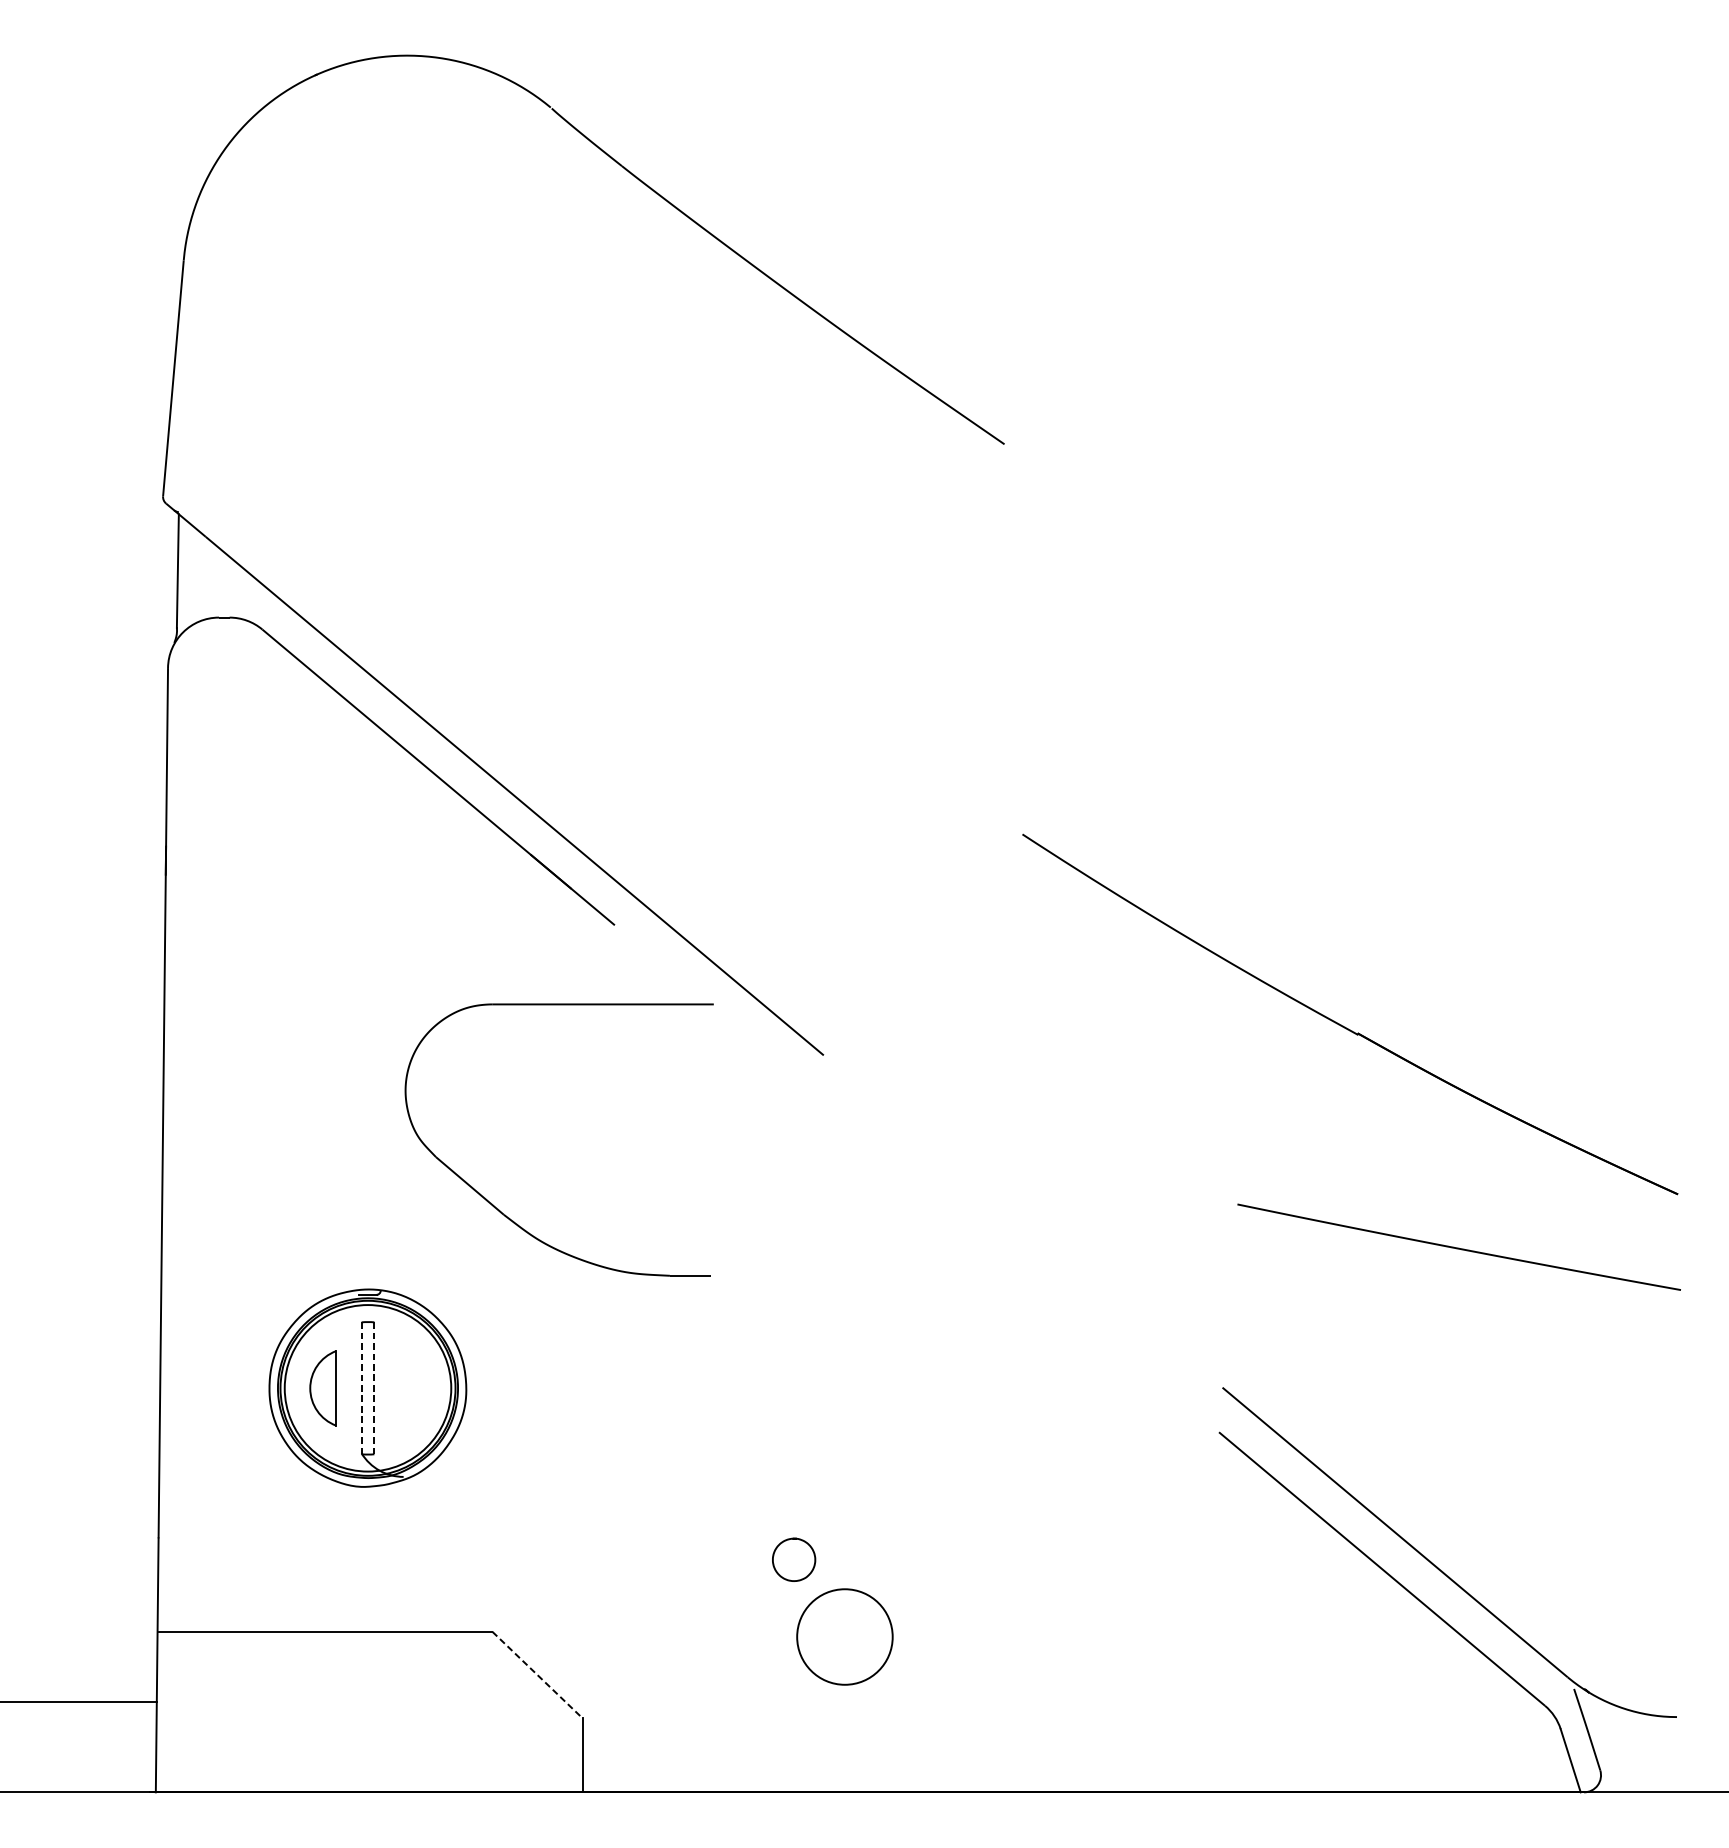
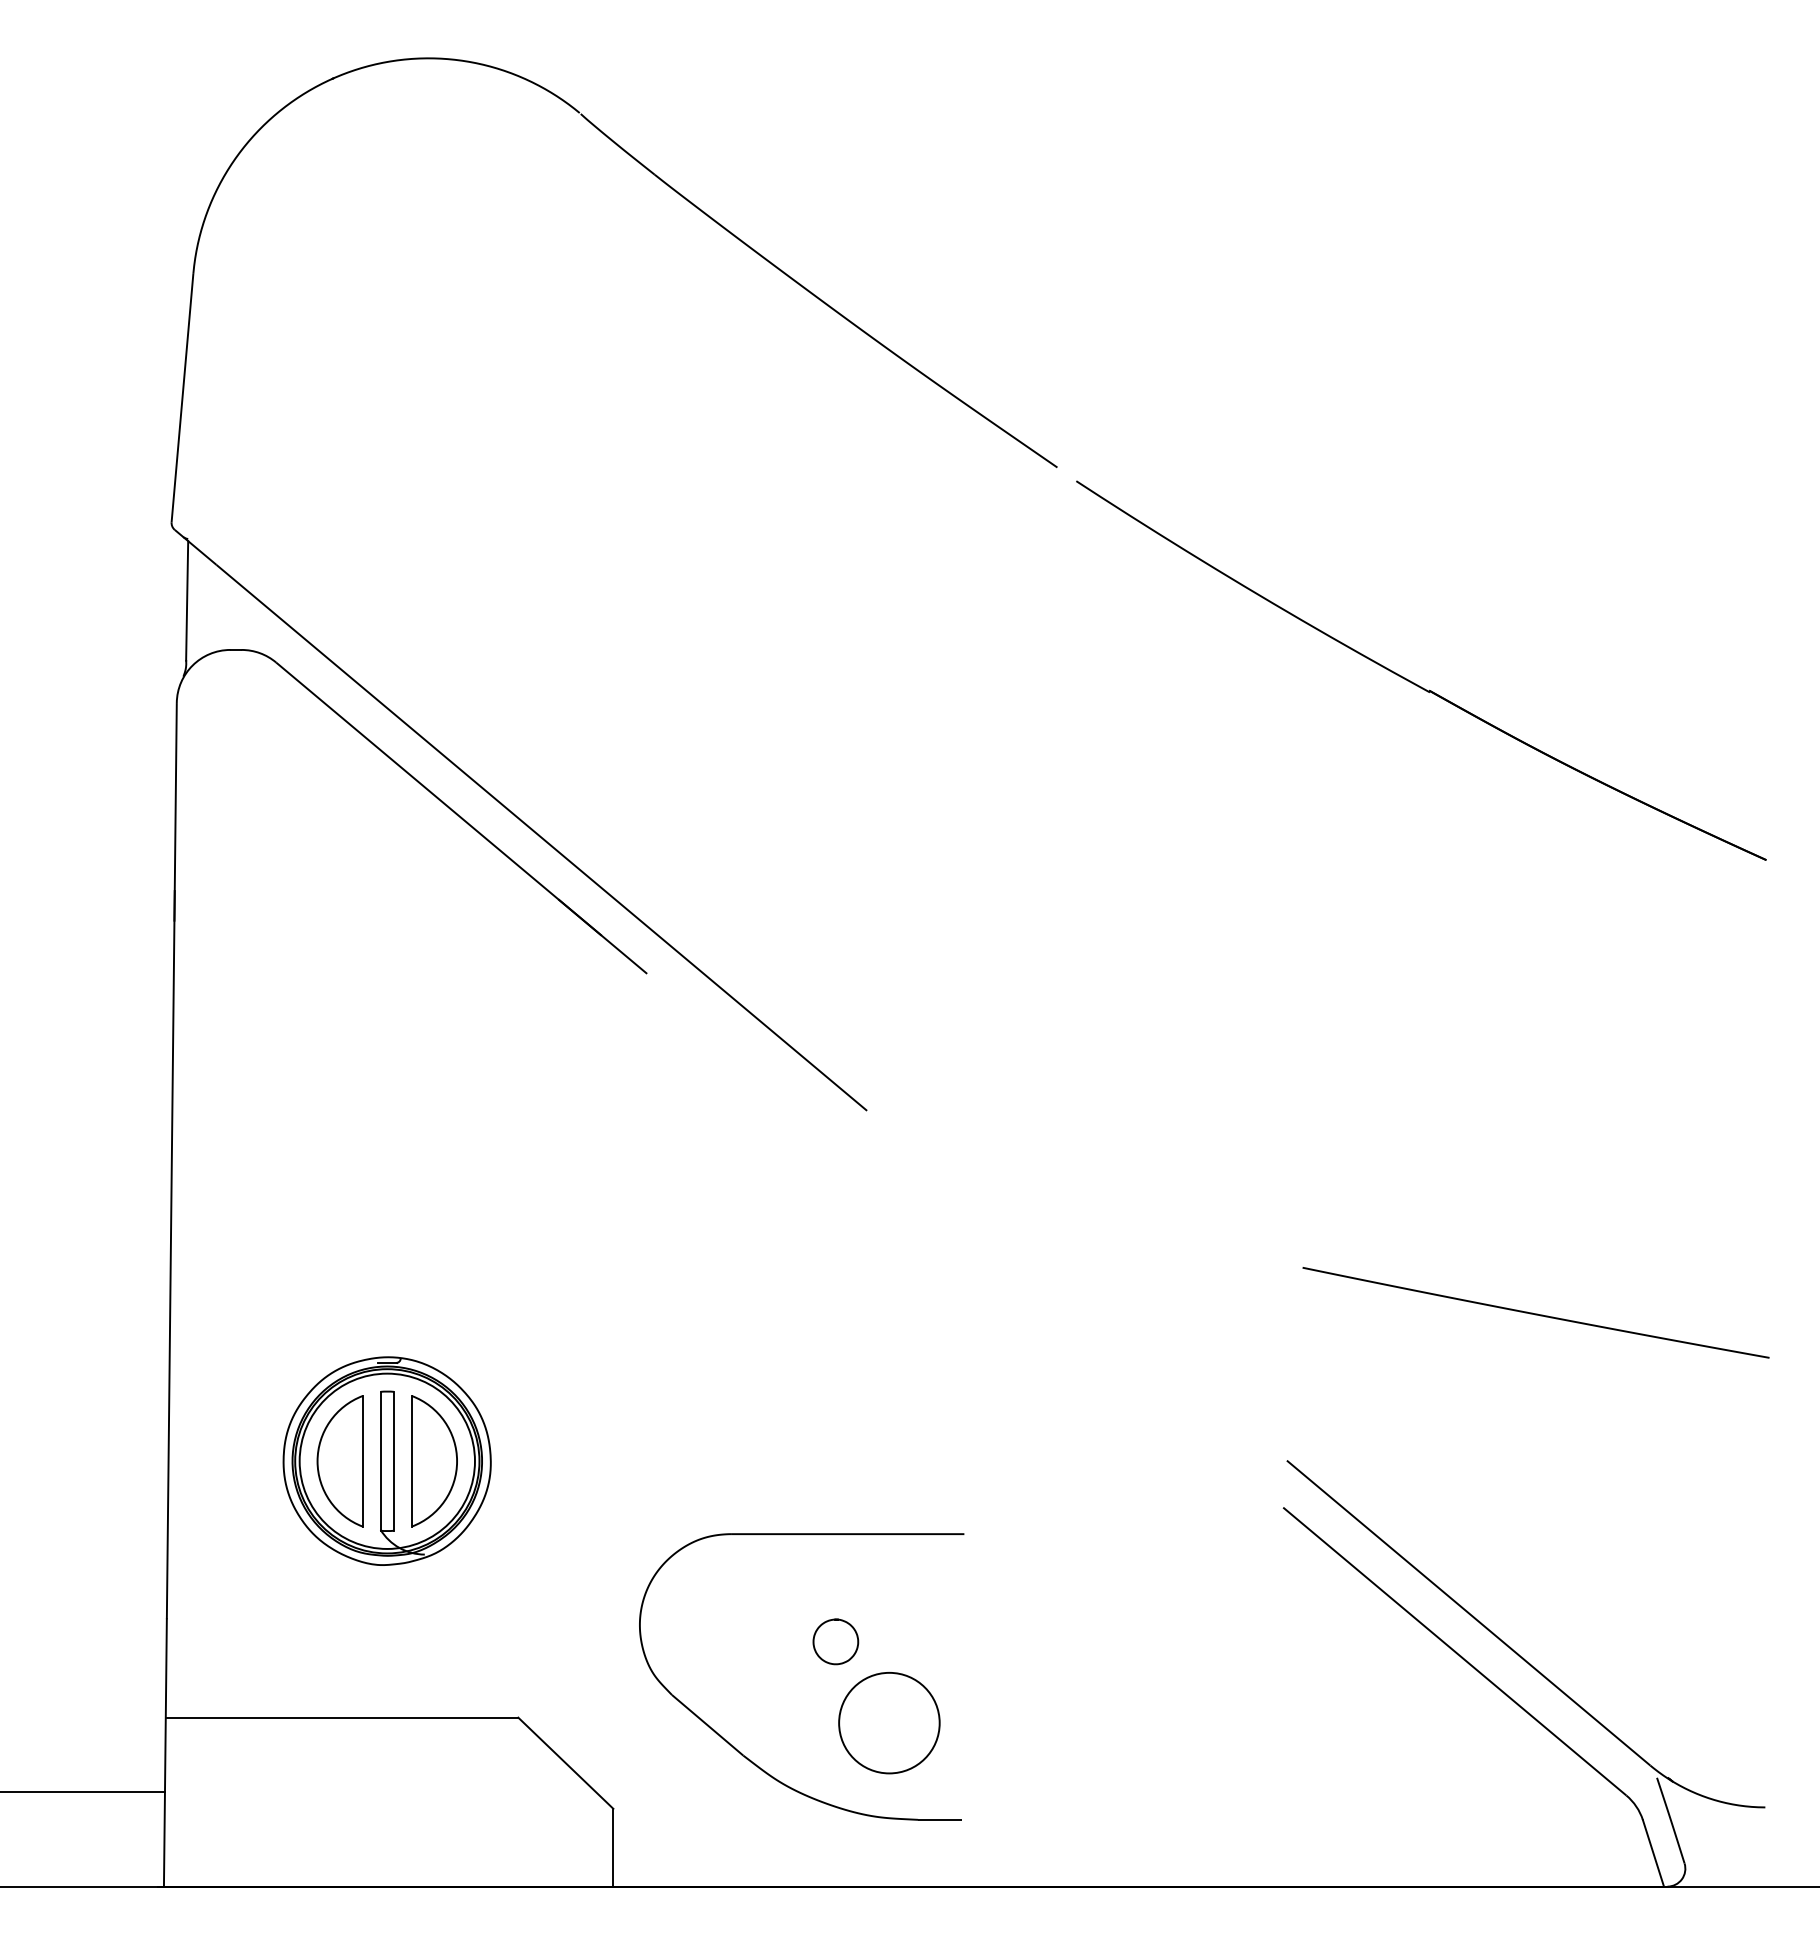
part: (1343, 1025) -> (1414, 682), moved
part: (501, 1210) -> (740, 1751), moved
line: (374, 1387) -> (394, 1460), dashed -> solid
part: (322, 1388) -> (339, 1461), size x1.67
line: (361, 1388) -> (380, 1461), dashed -> solid
part: (412, 1388) -> (434, 1461), added
line: (537, 1675) -> (565, 1763), dashed -> solid

